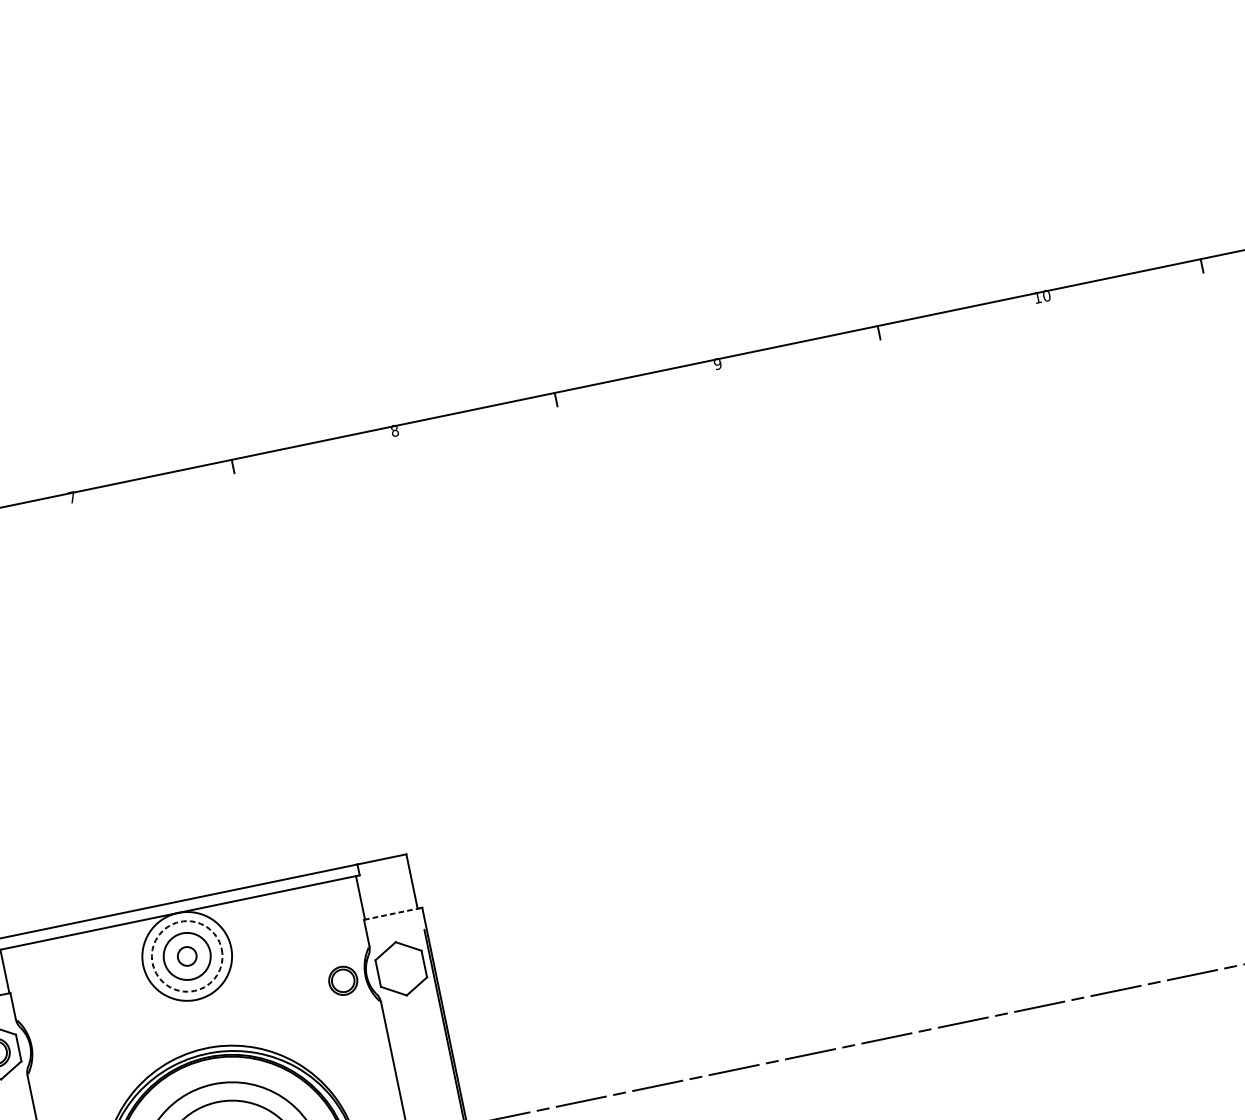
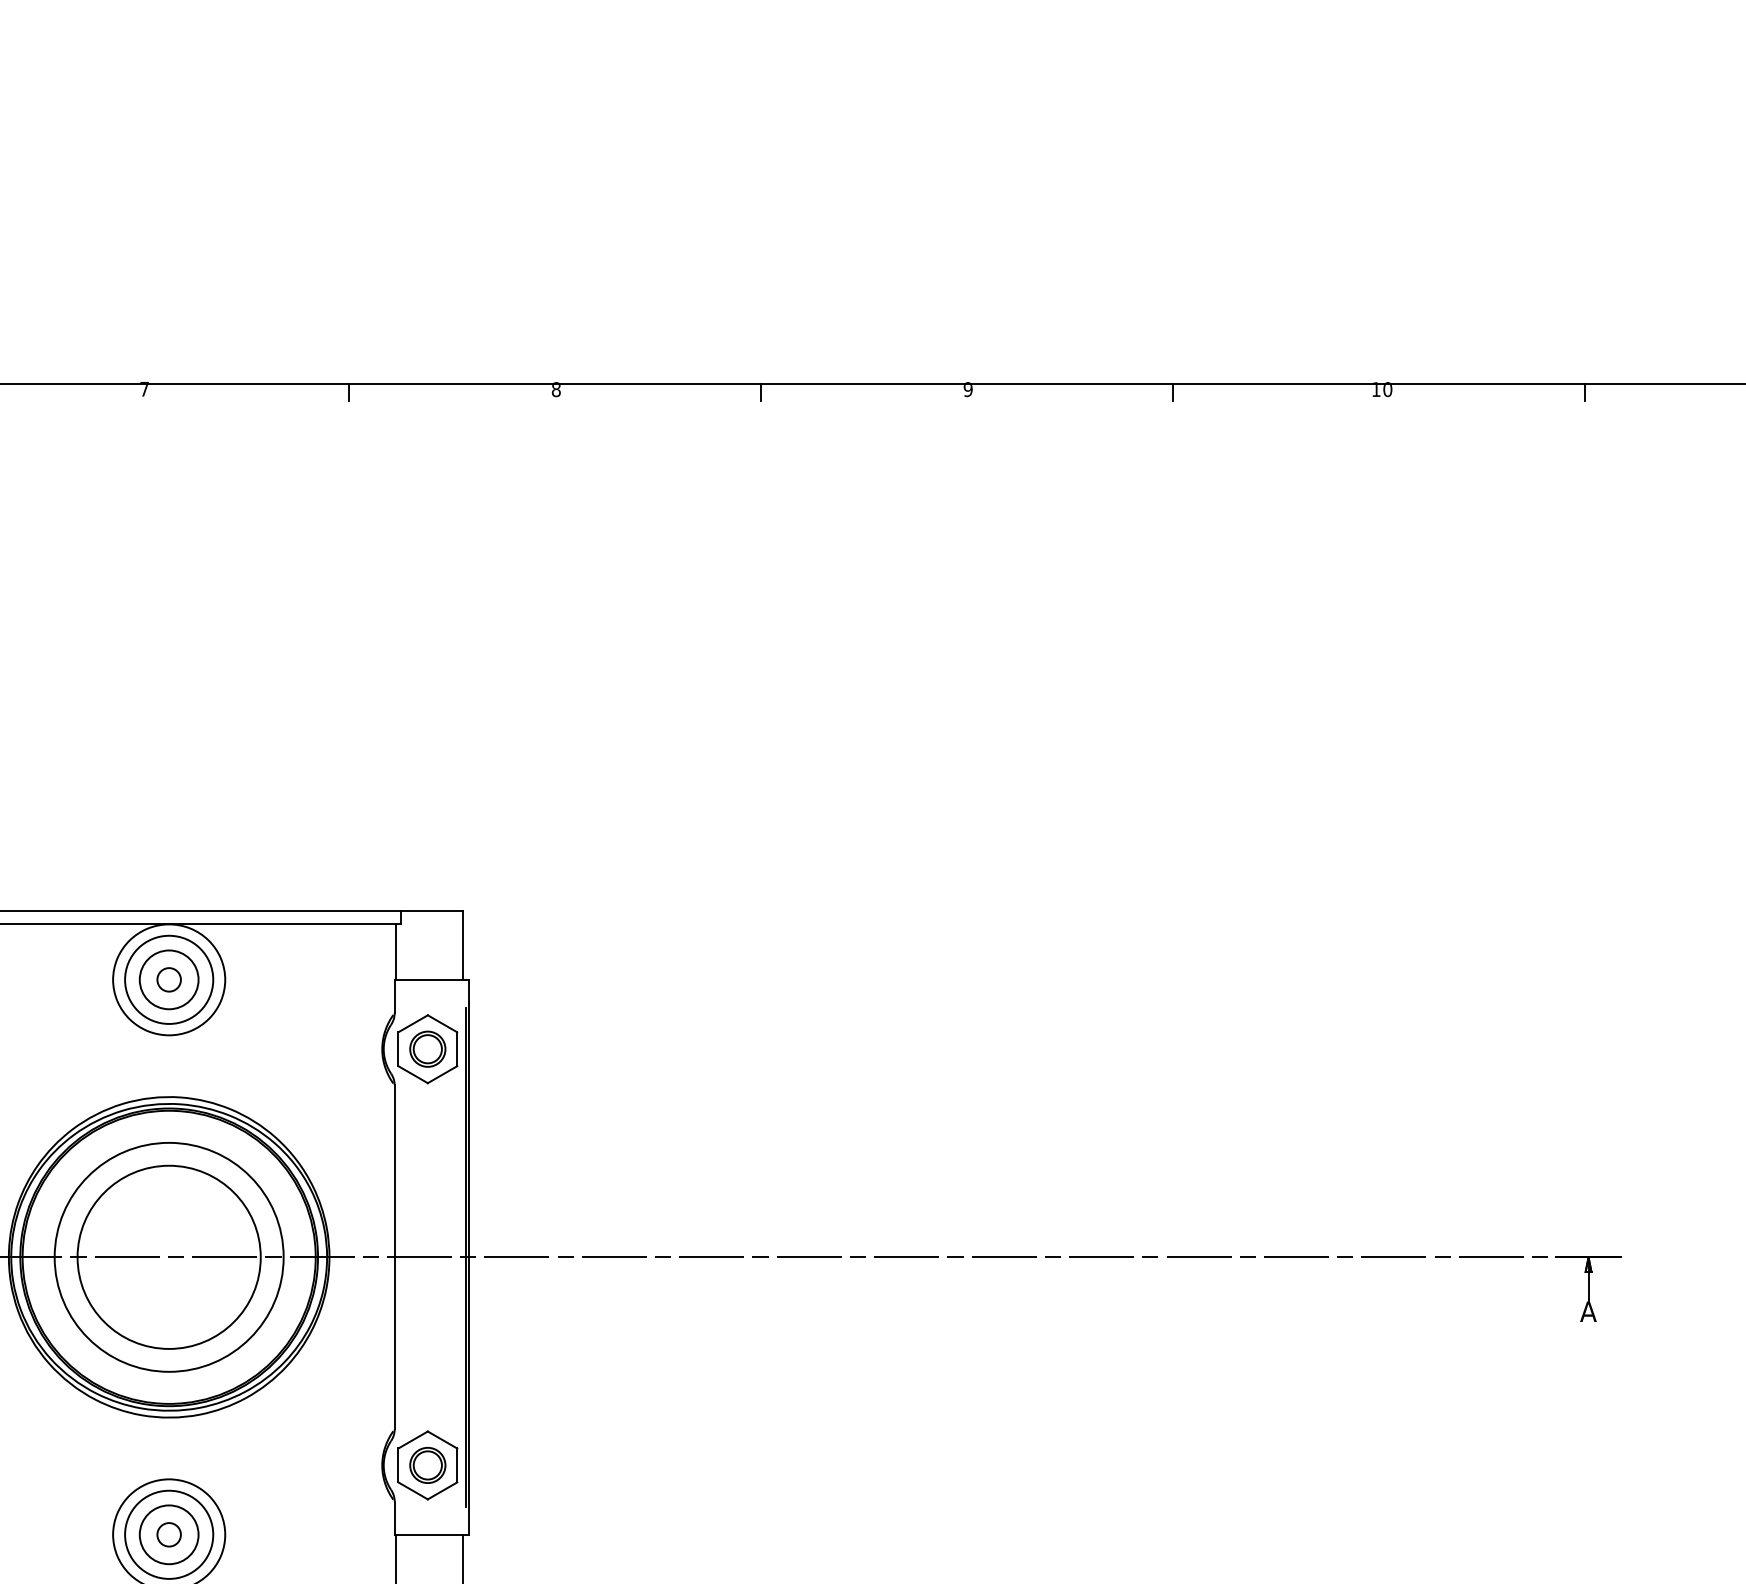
line: (392, 913) -> (430, 979), dashed -> solid
circle: (187, 956) -> (169, 979), dashed -> solid
part: (342, 980) -> (427, 1048), moved

